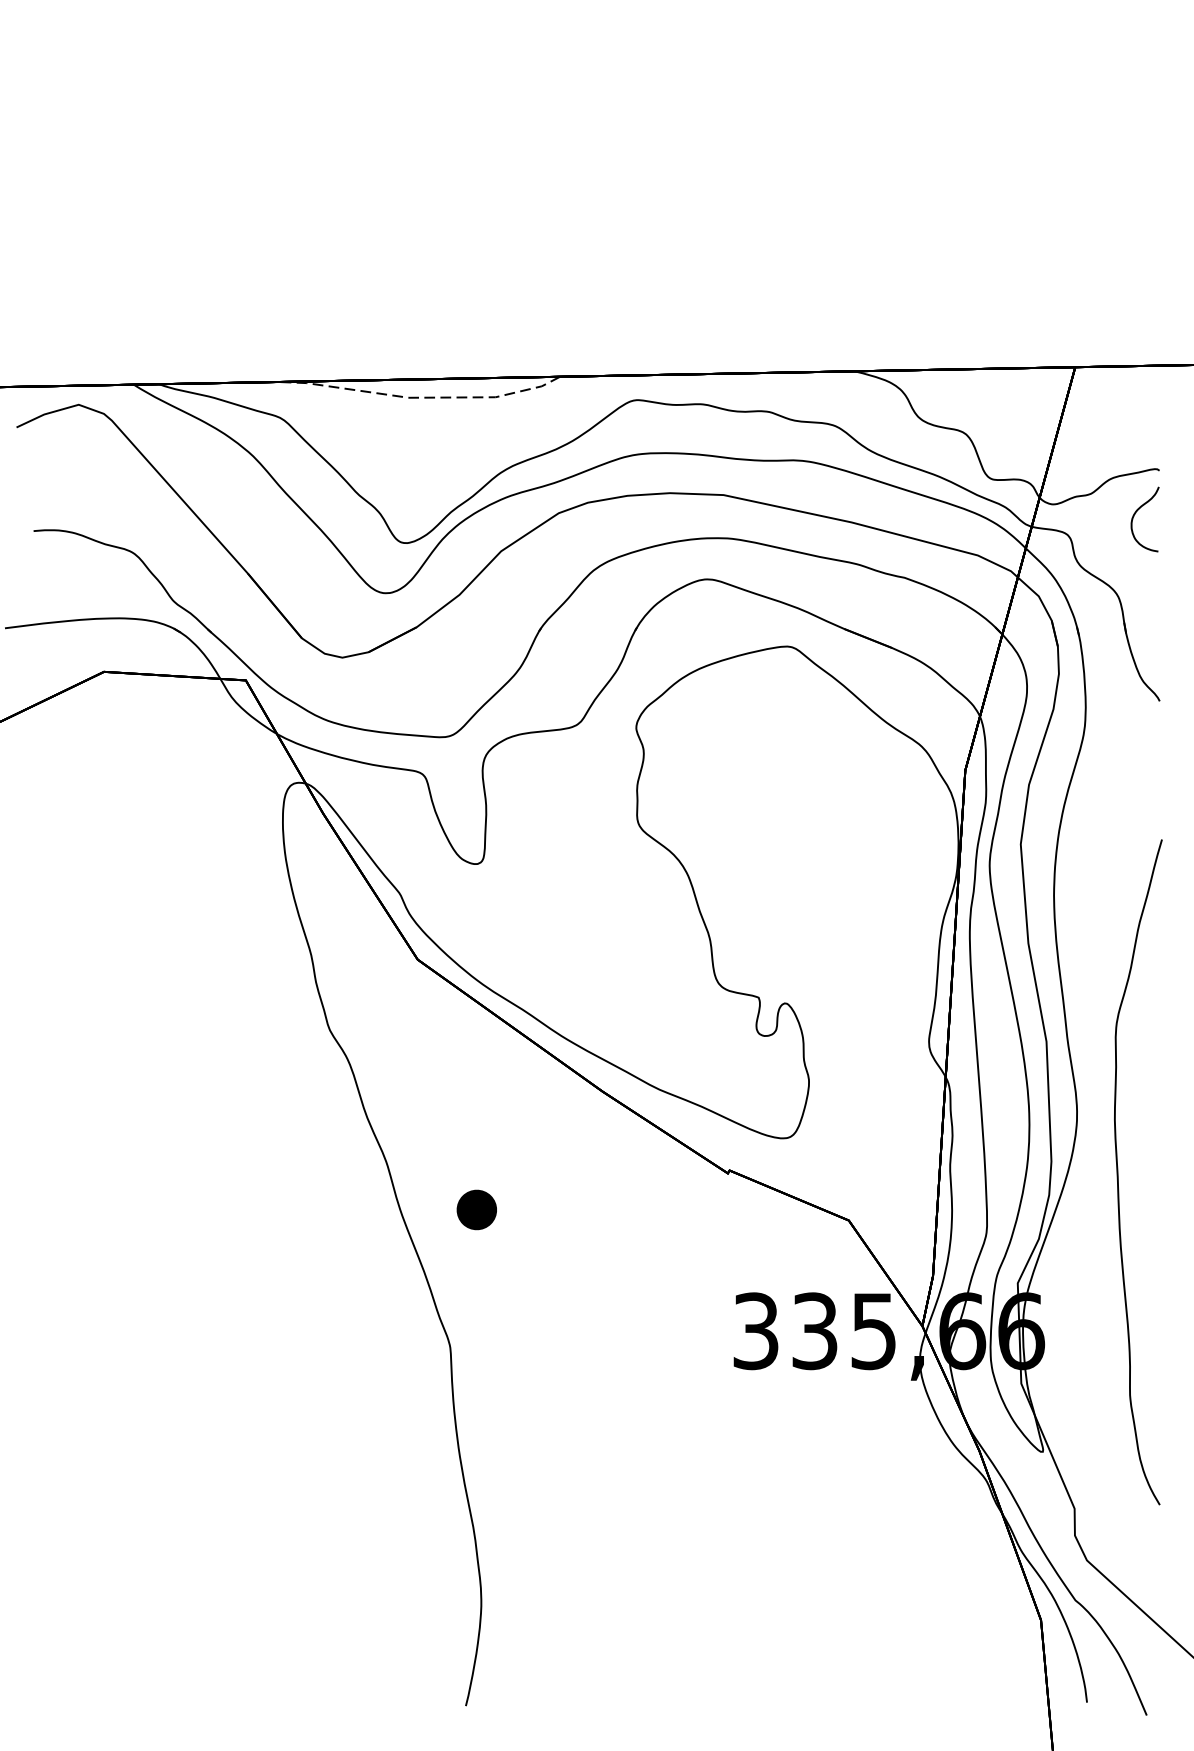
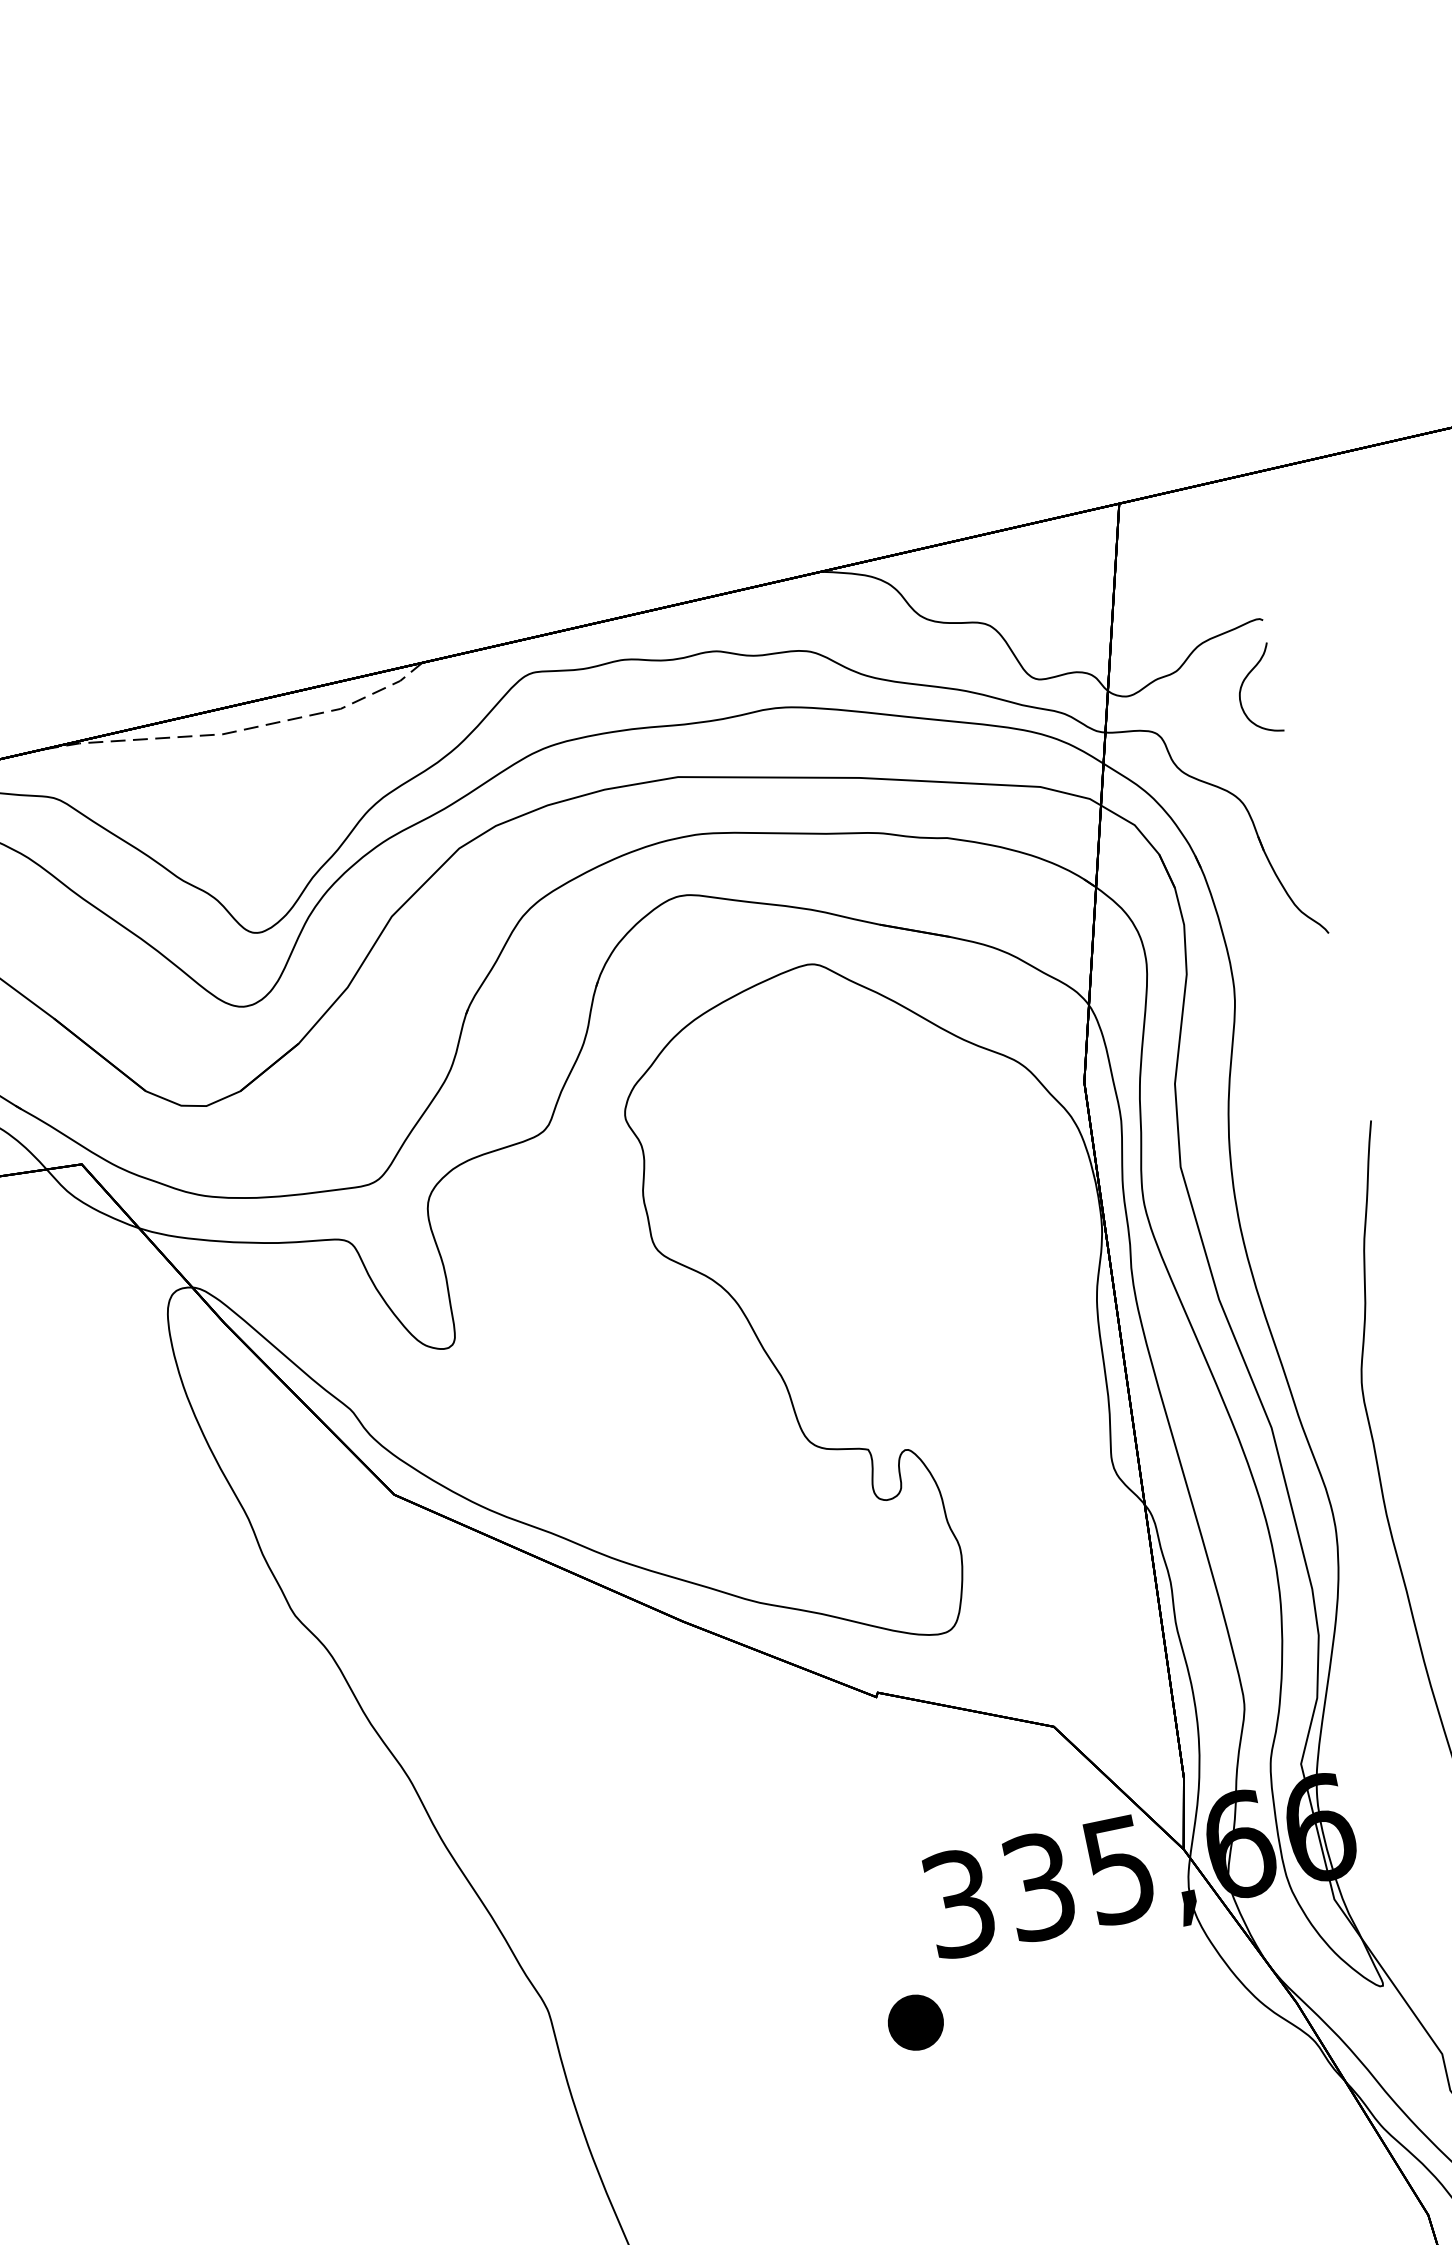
part: (476, 1209) -> (915, 2022), moved

